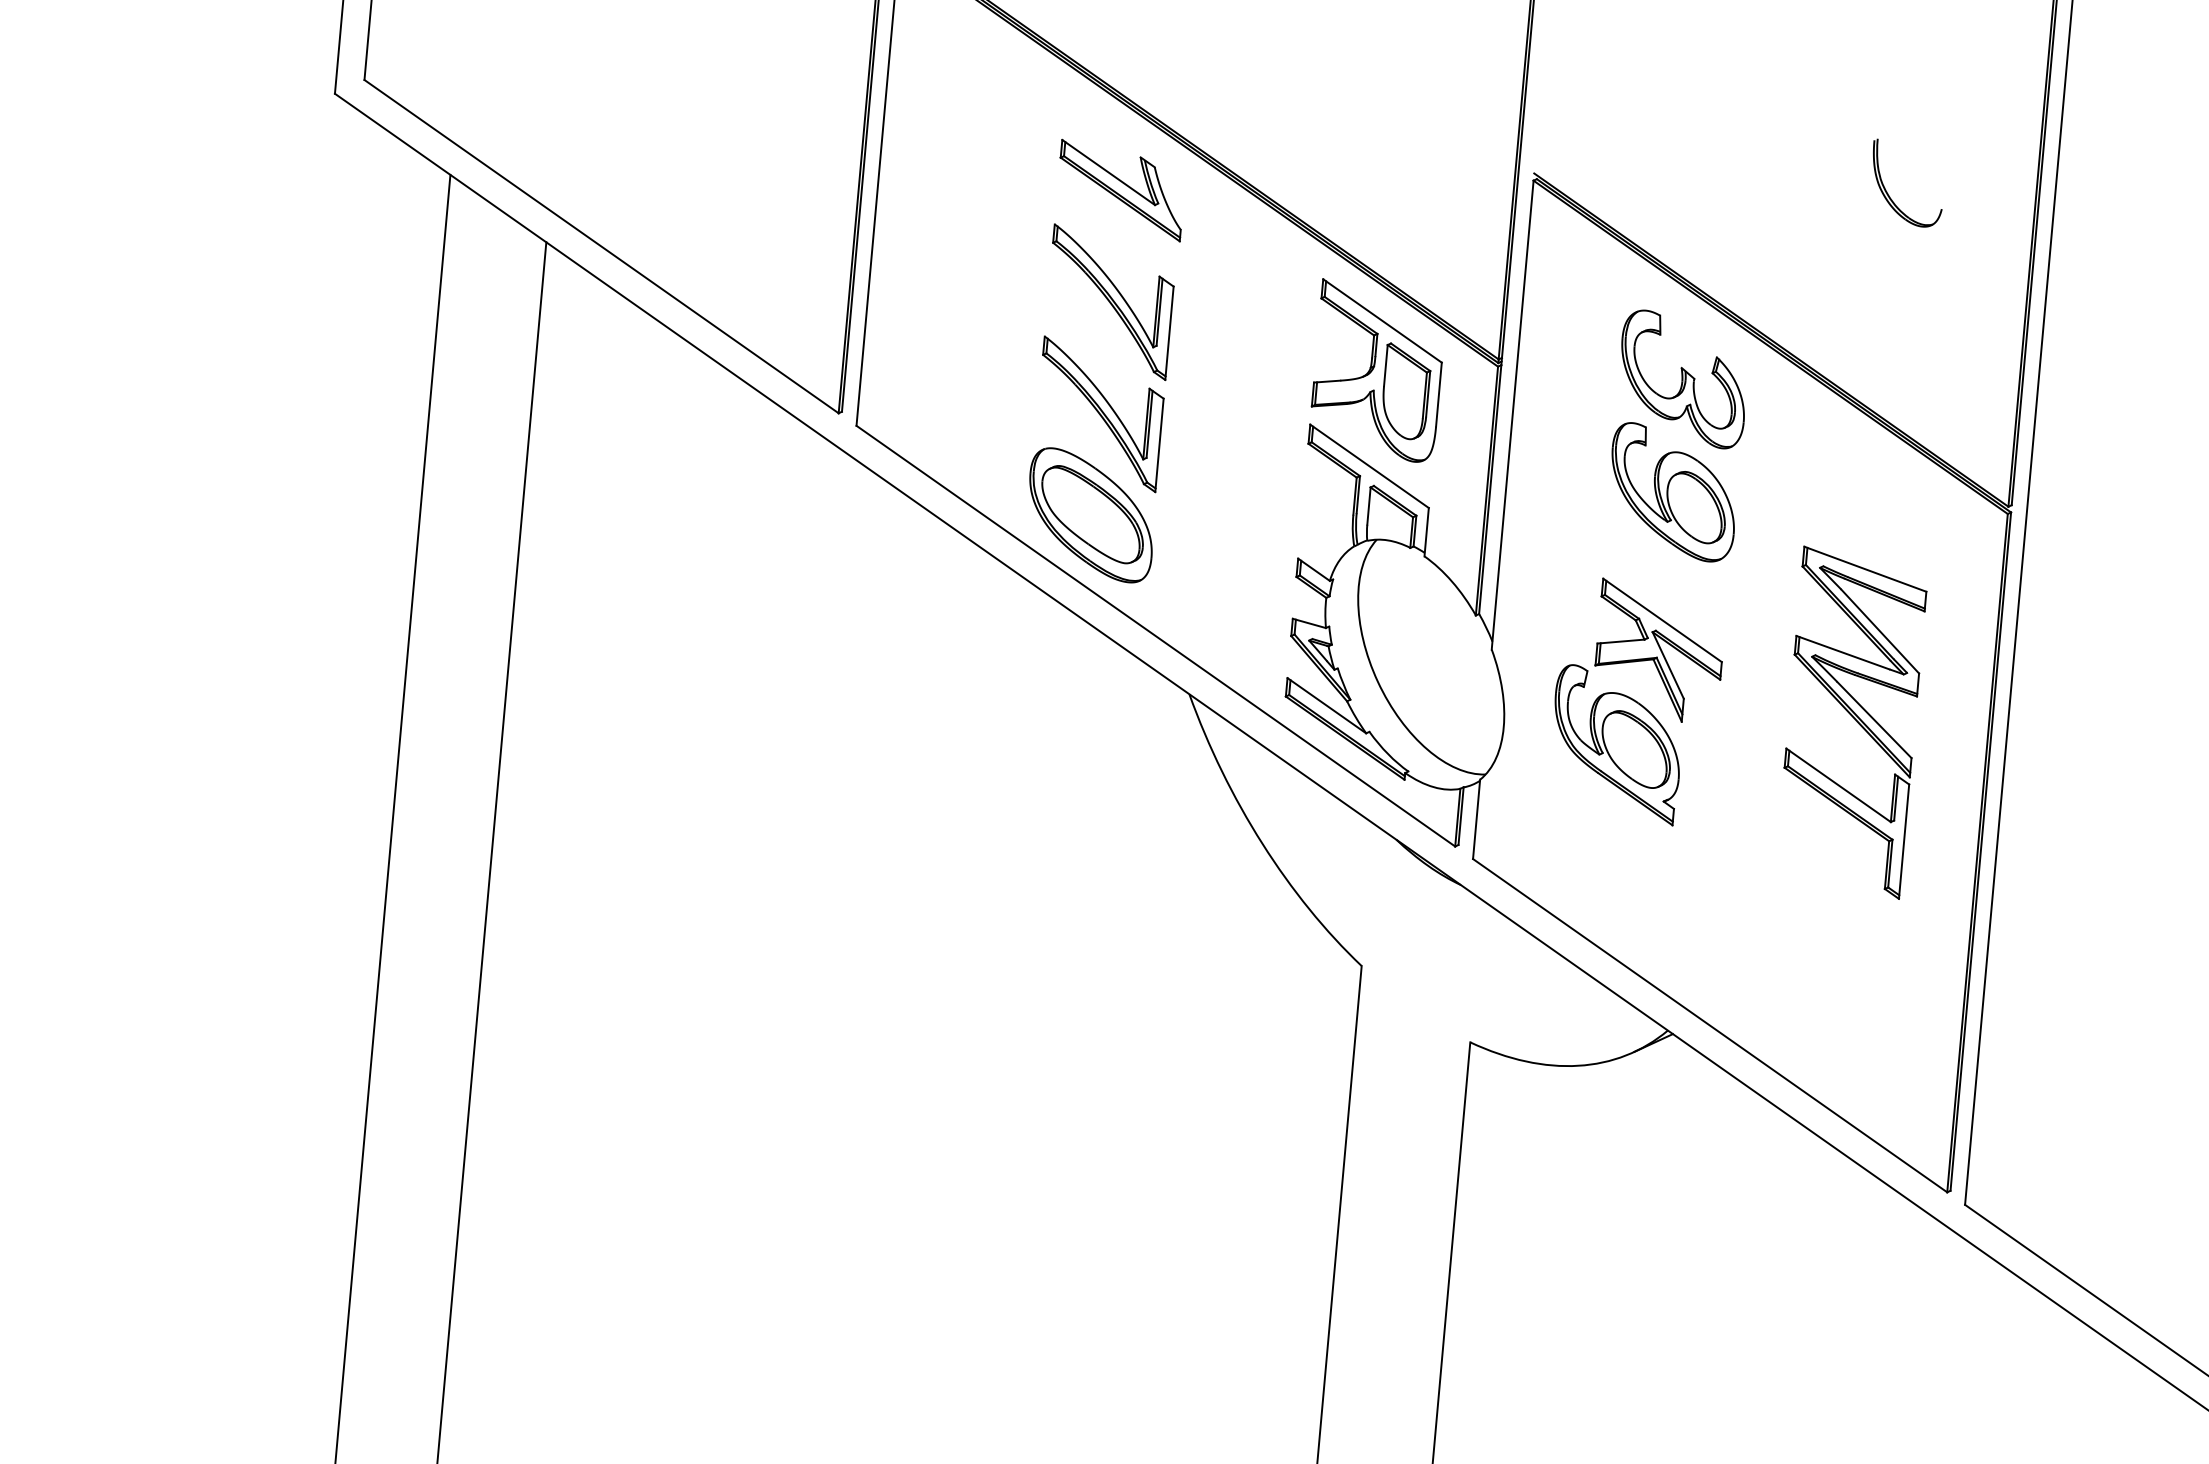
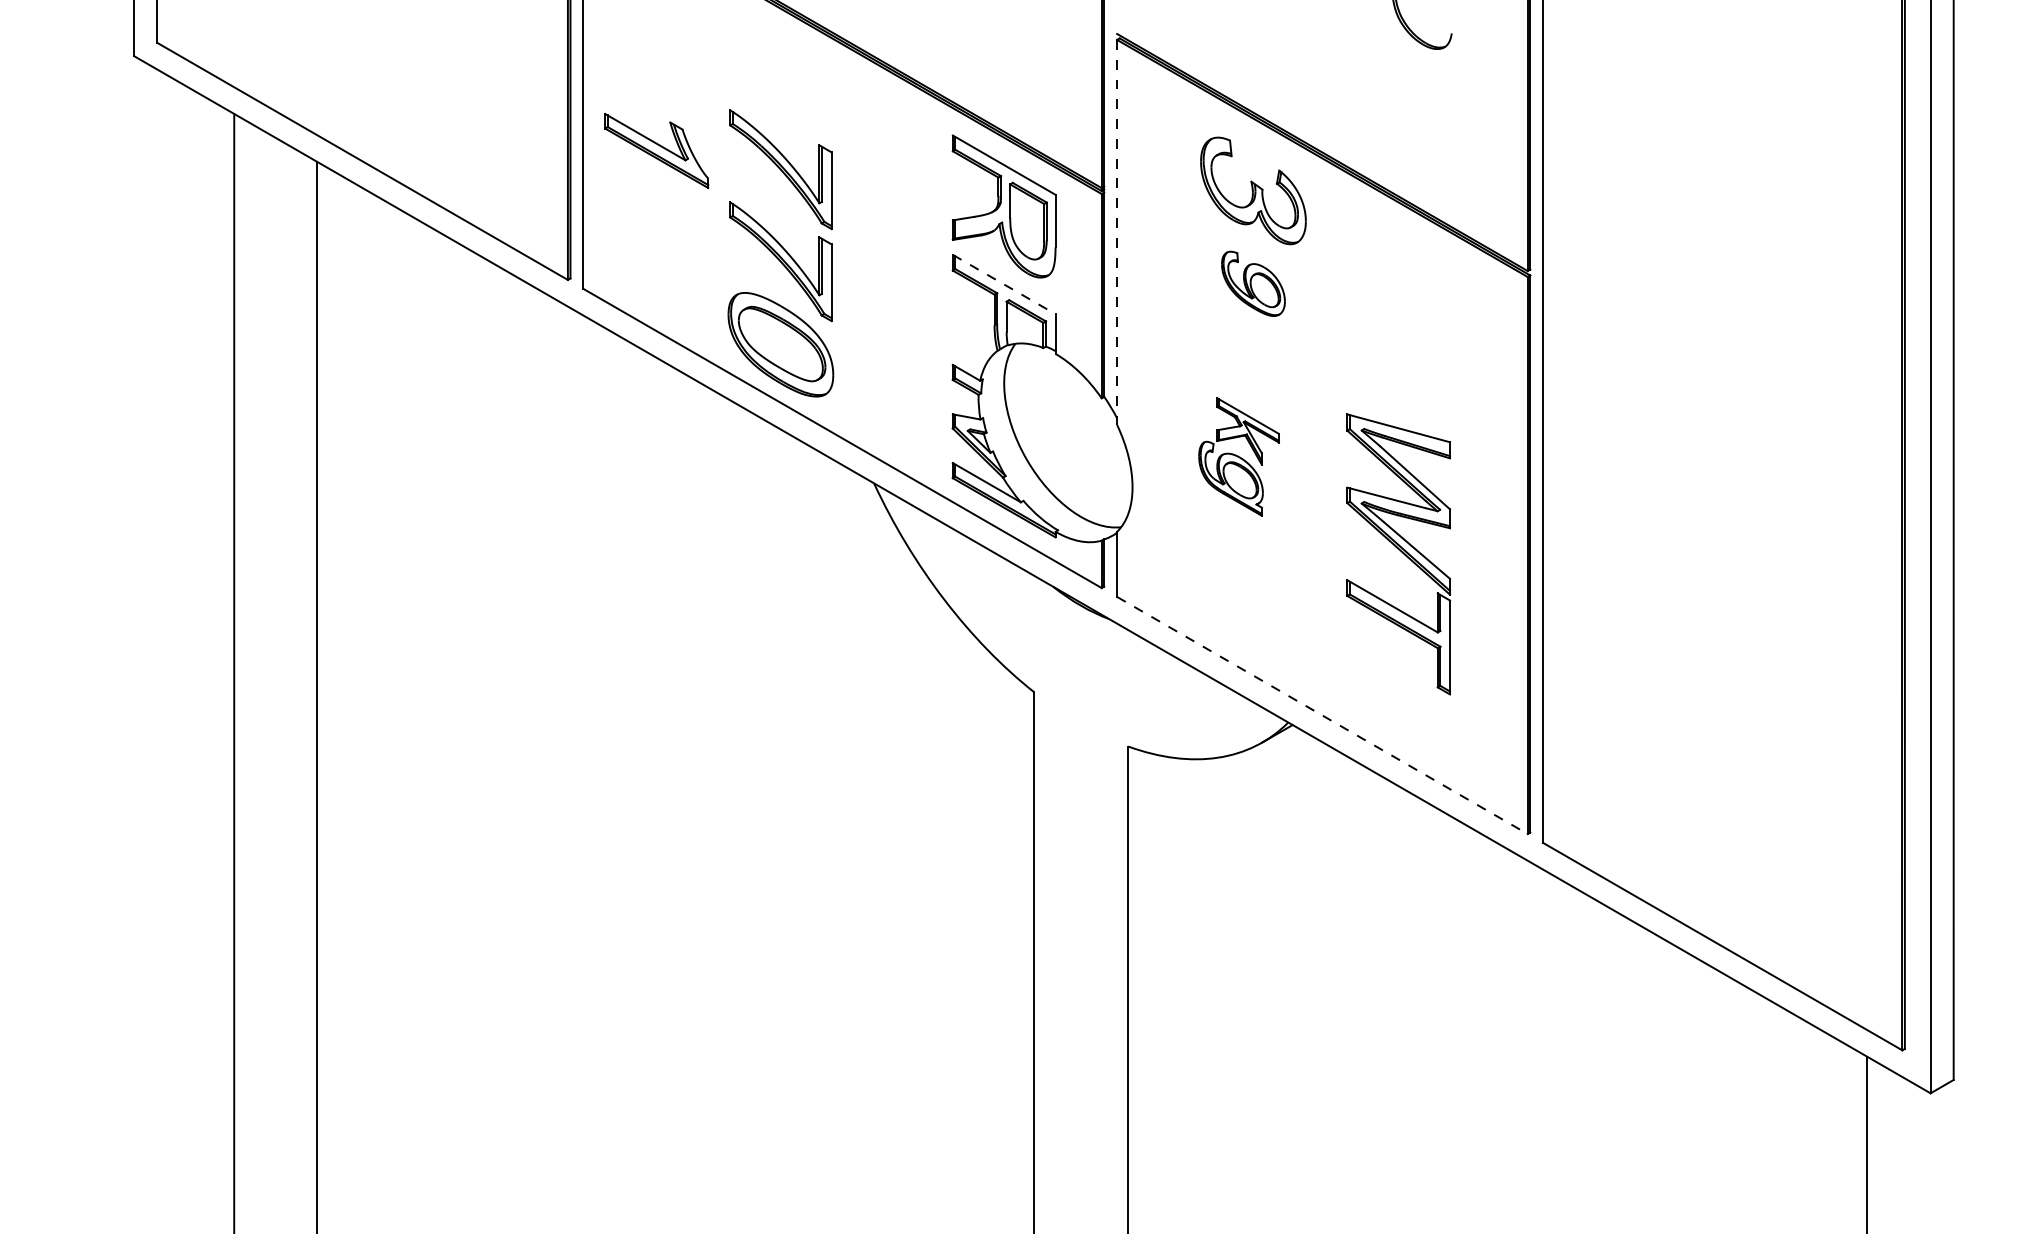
part: (1120, 191) -> (656, 151), moved
line: (1513, 415) -> (1117, 232), solid -> dashed
line: (1369, 466) -> (1004, 284), solid -> dashed
part: (1673, 492) -> (1253, 283), size x0.6
part: (1636, 701) -> (1238, 456), size x0.6
part: (1851, 722) -> (1398, 554), moved
line: (1710, 1025) -> (1322, 715), solid -> dashed

